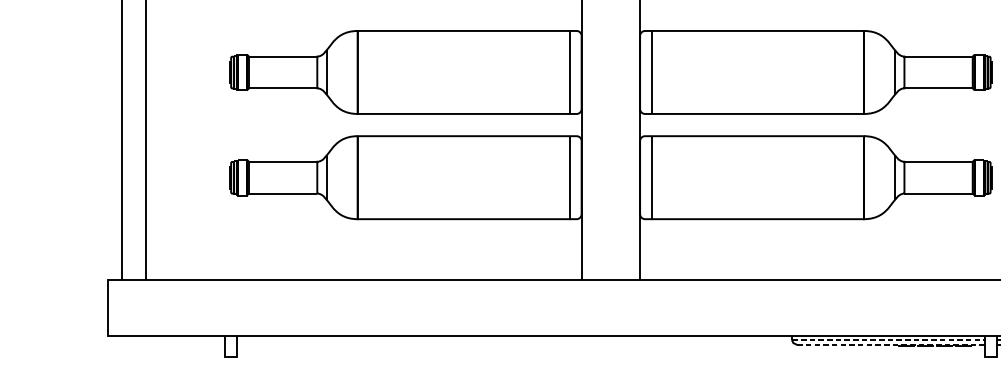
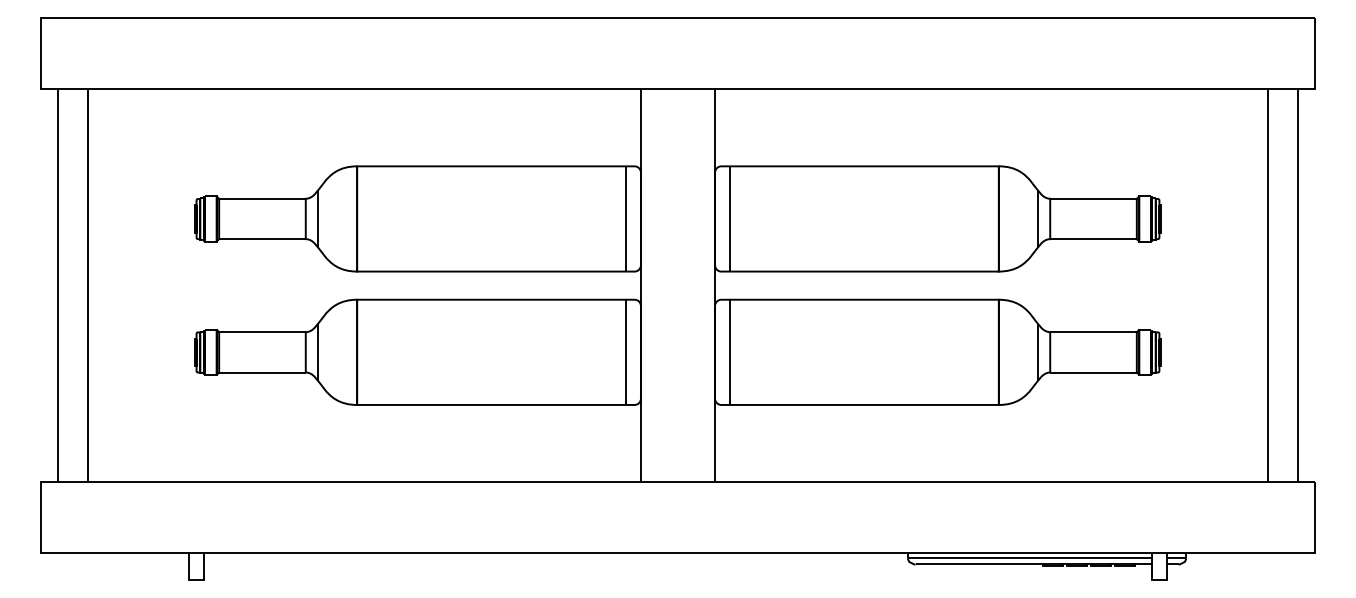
line: (888, 340) -> (1030, 558), dashed -> solid
line: (891, 345) -> (1033, 564), dashed -> solid

